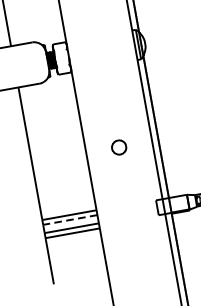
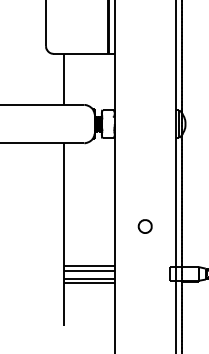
part: (118, 147) -> (144, 226), moved
line: (70, 219) -> (89, 270), dashed -> solid

